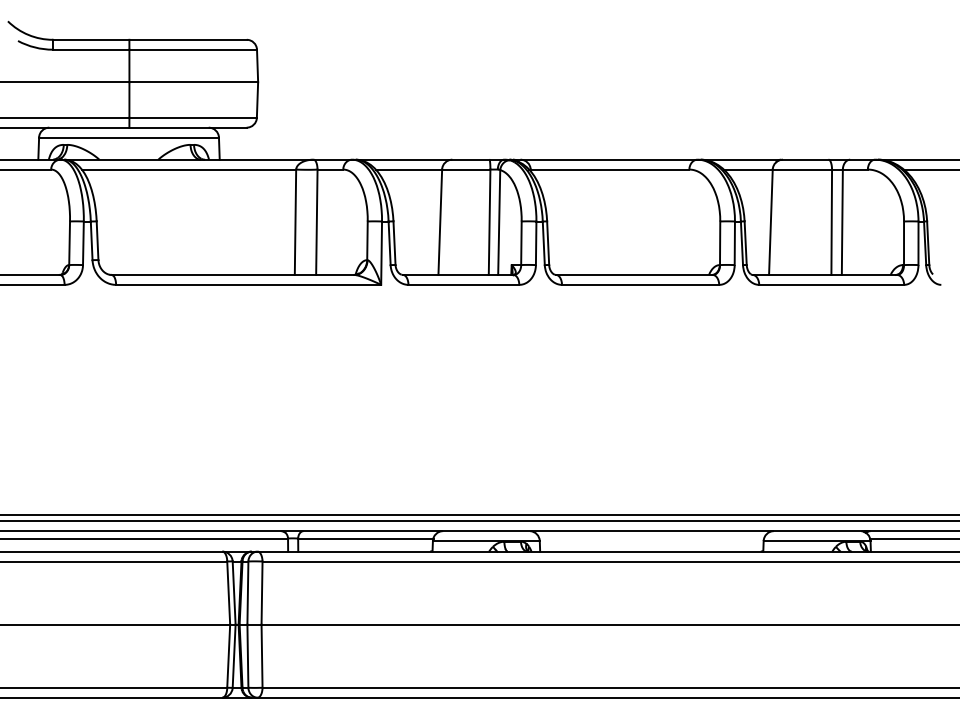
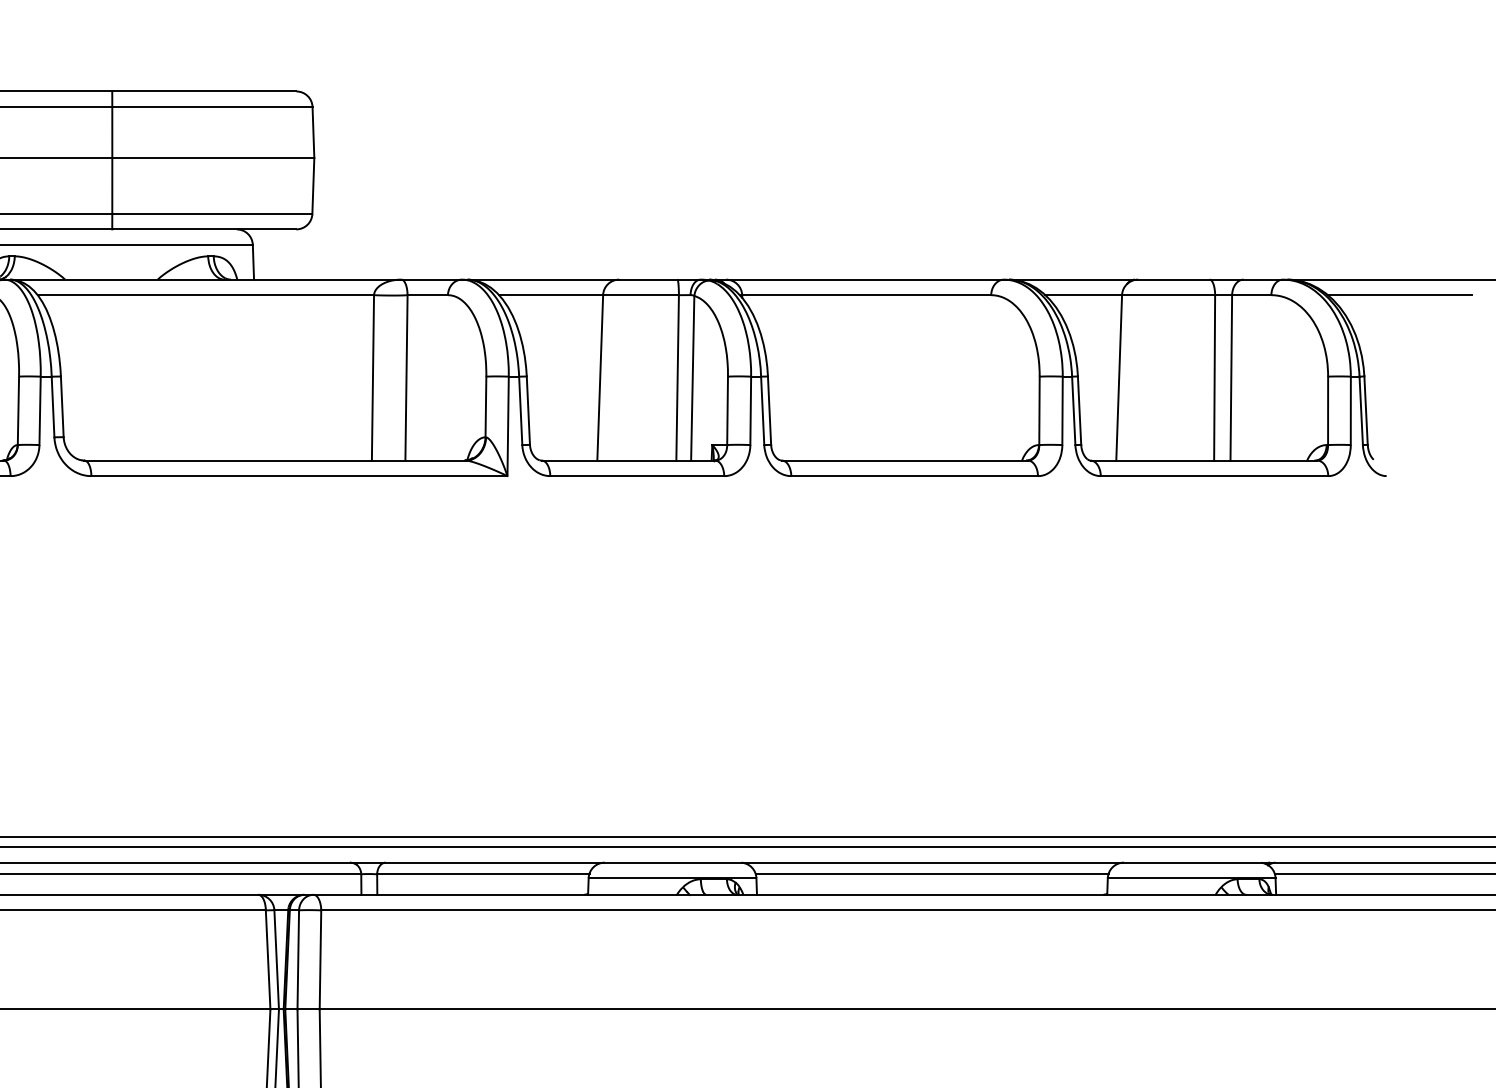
line: (651, 538) -> (931, 874), added

